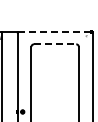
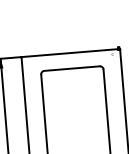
line: (54, 32) -> (69, 53), dashed -> solid
line: (55, 44) -> (72, 68), dashed -> solid

